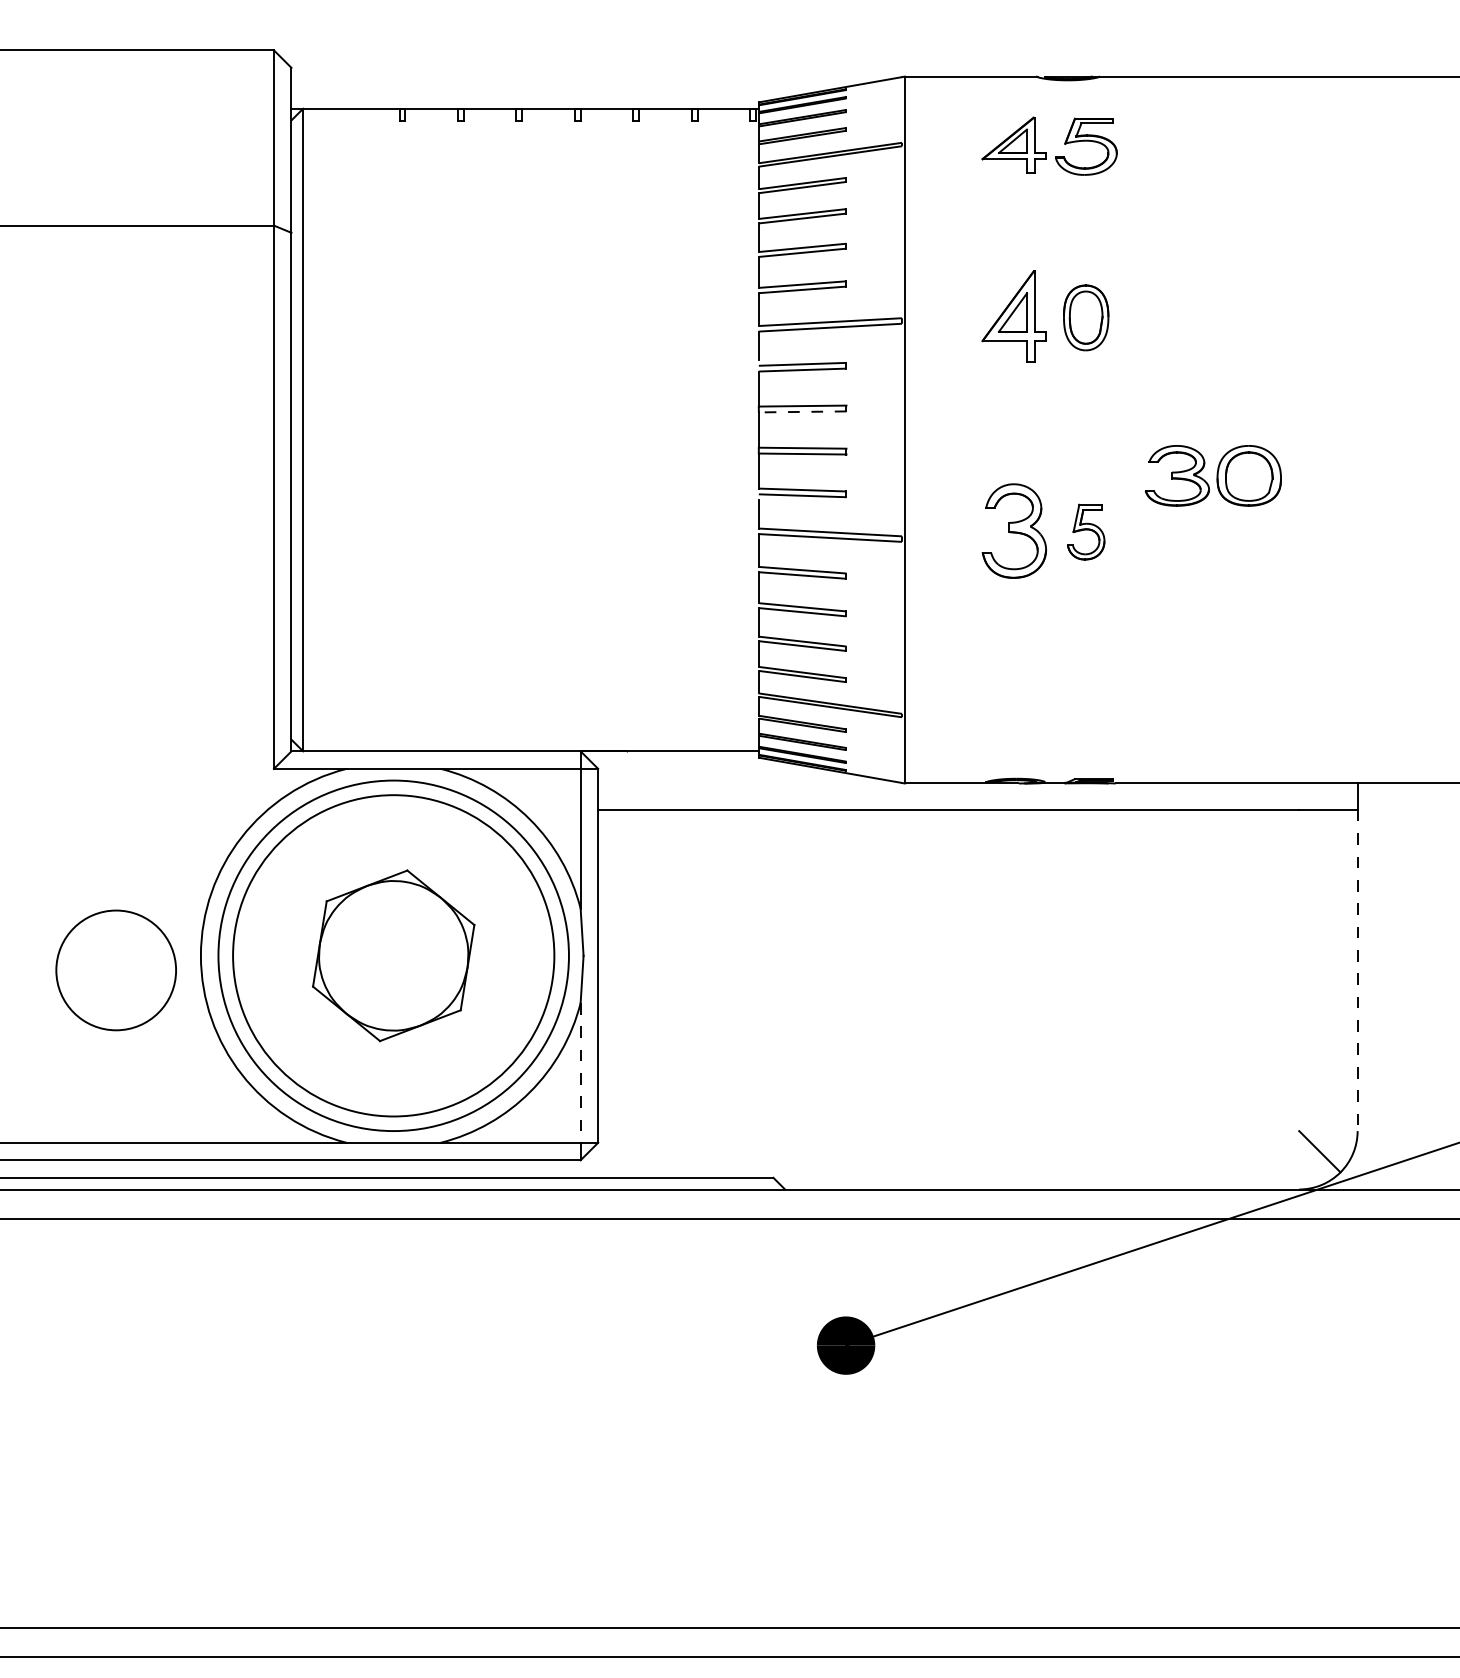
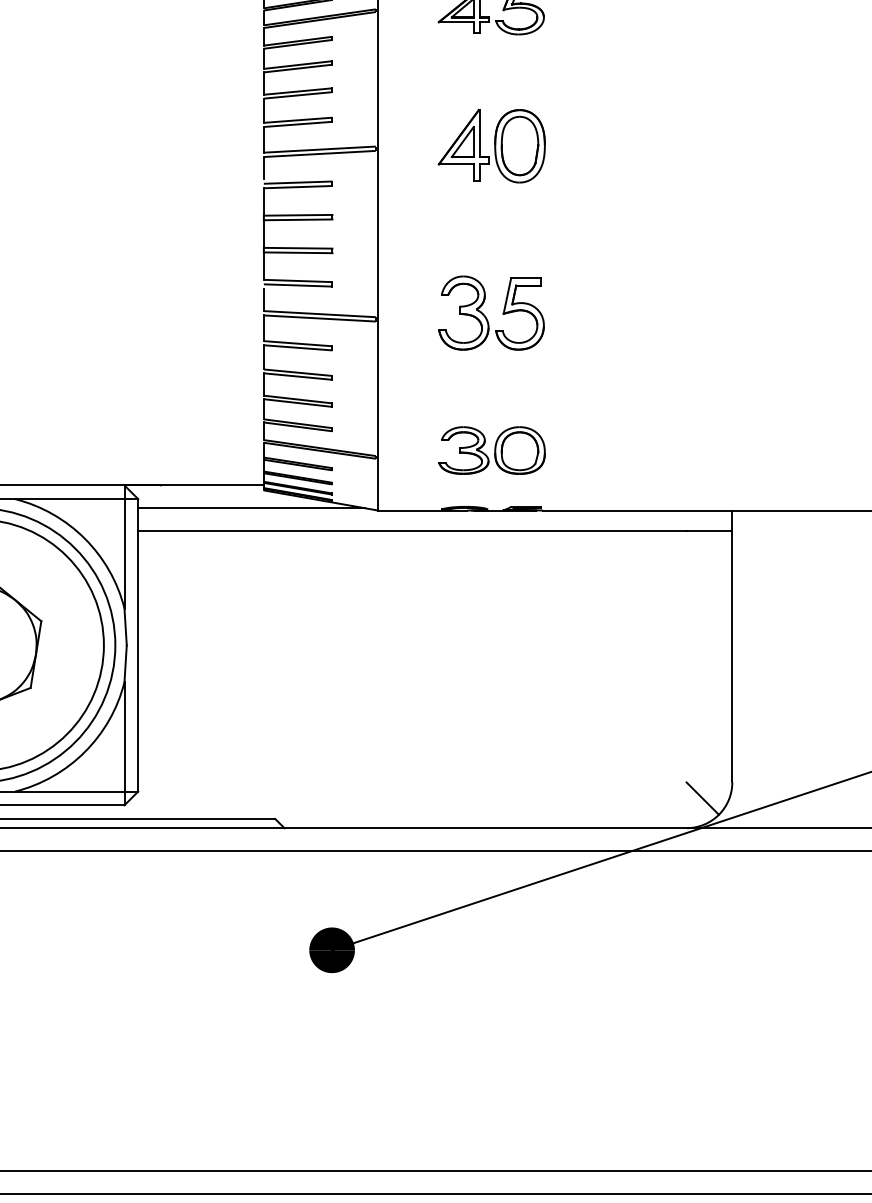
part: (1085, 317) -> (519, 146), size x1.43
line: (802, 411) -> (298, 219), dashed -> solid
part: (1212, 475) -> (491, 450), moved
part: (1085, 531) -> (519, 313), size x1.67
line: (743, 780) -> (251, 508), added
line: (1357, 970) -> (732, 656), dashed -> solid
line: (580, 1072) -> (124, 736), dashed -> solid

